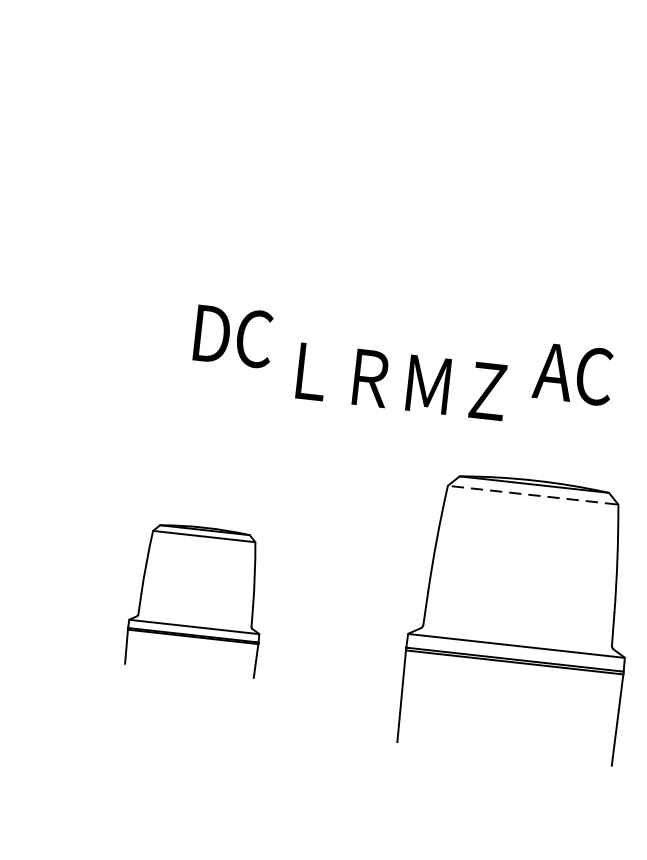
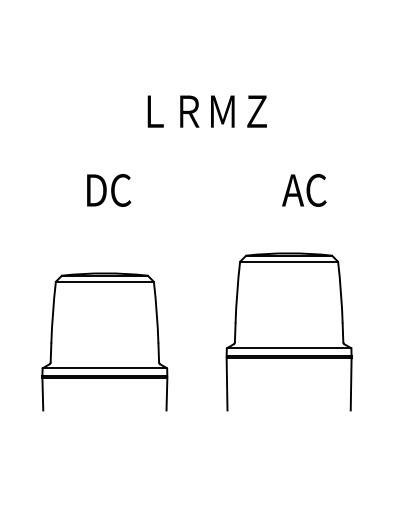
text: (400, 381) -> (206, 111), moved
line: (532, 494) -> (288, 261), dashed -> solid
part: (196, 598) -> (104, 341), size x1.67

